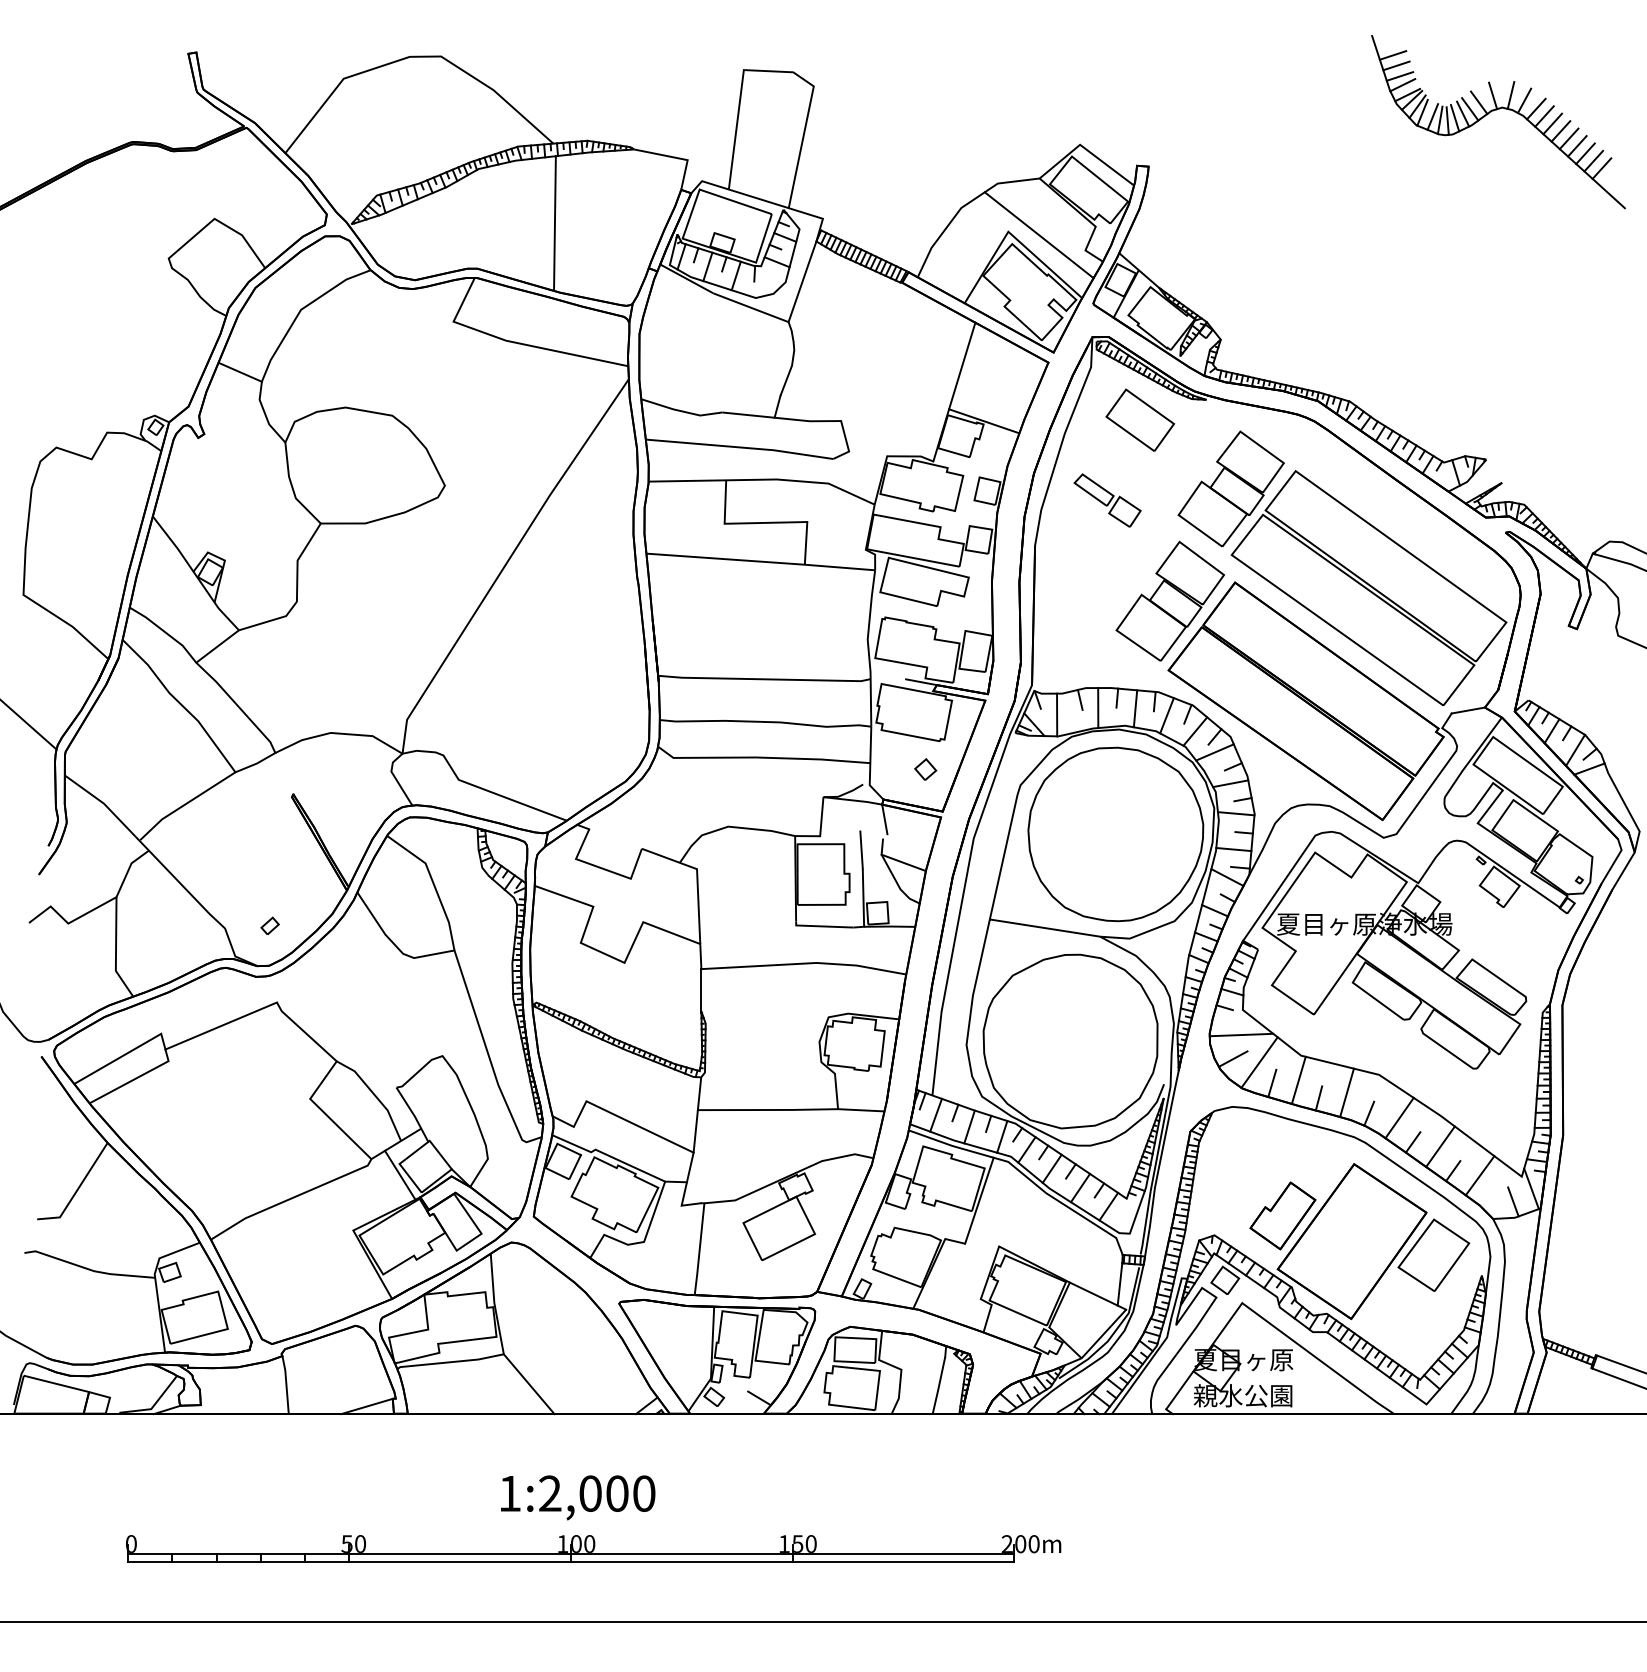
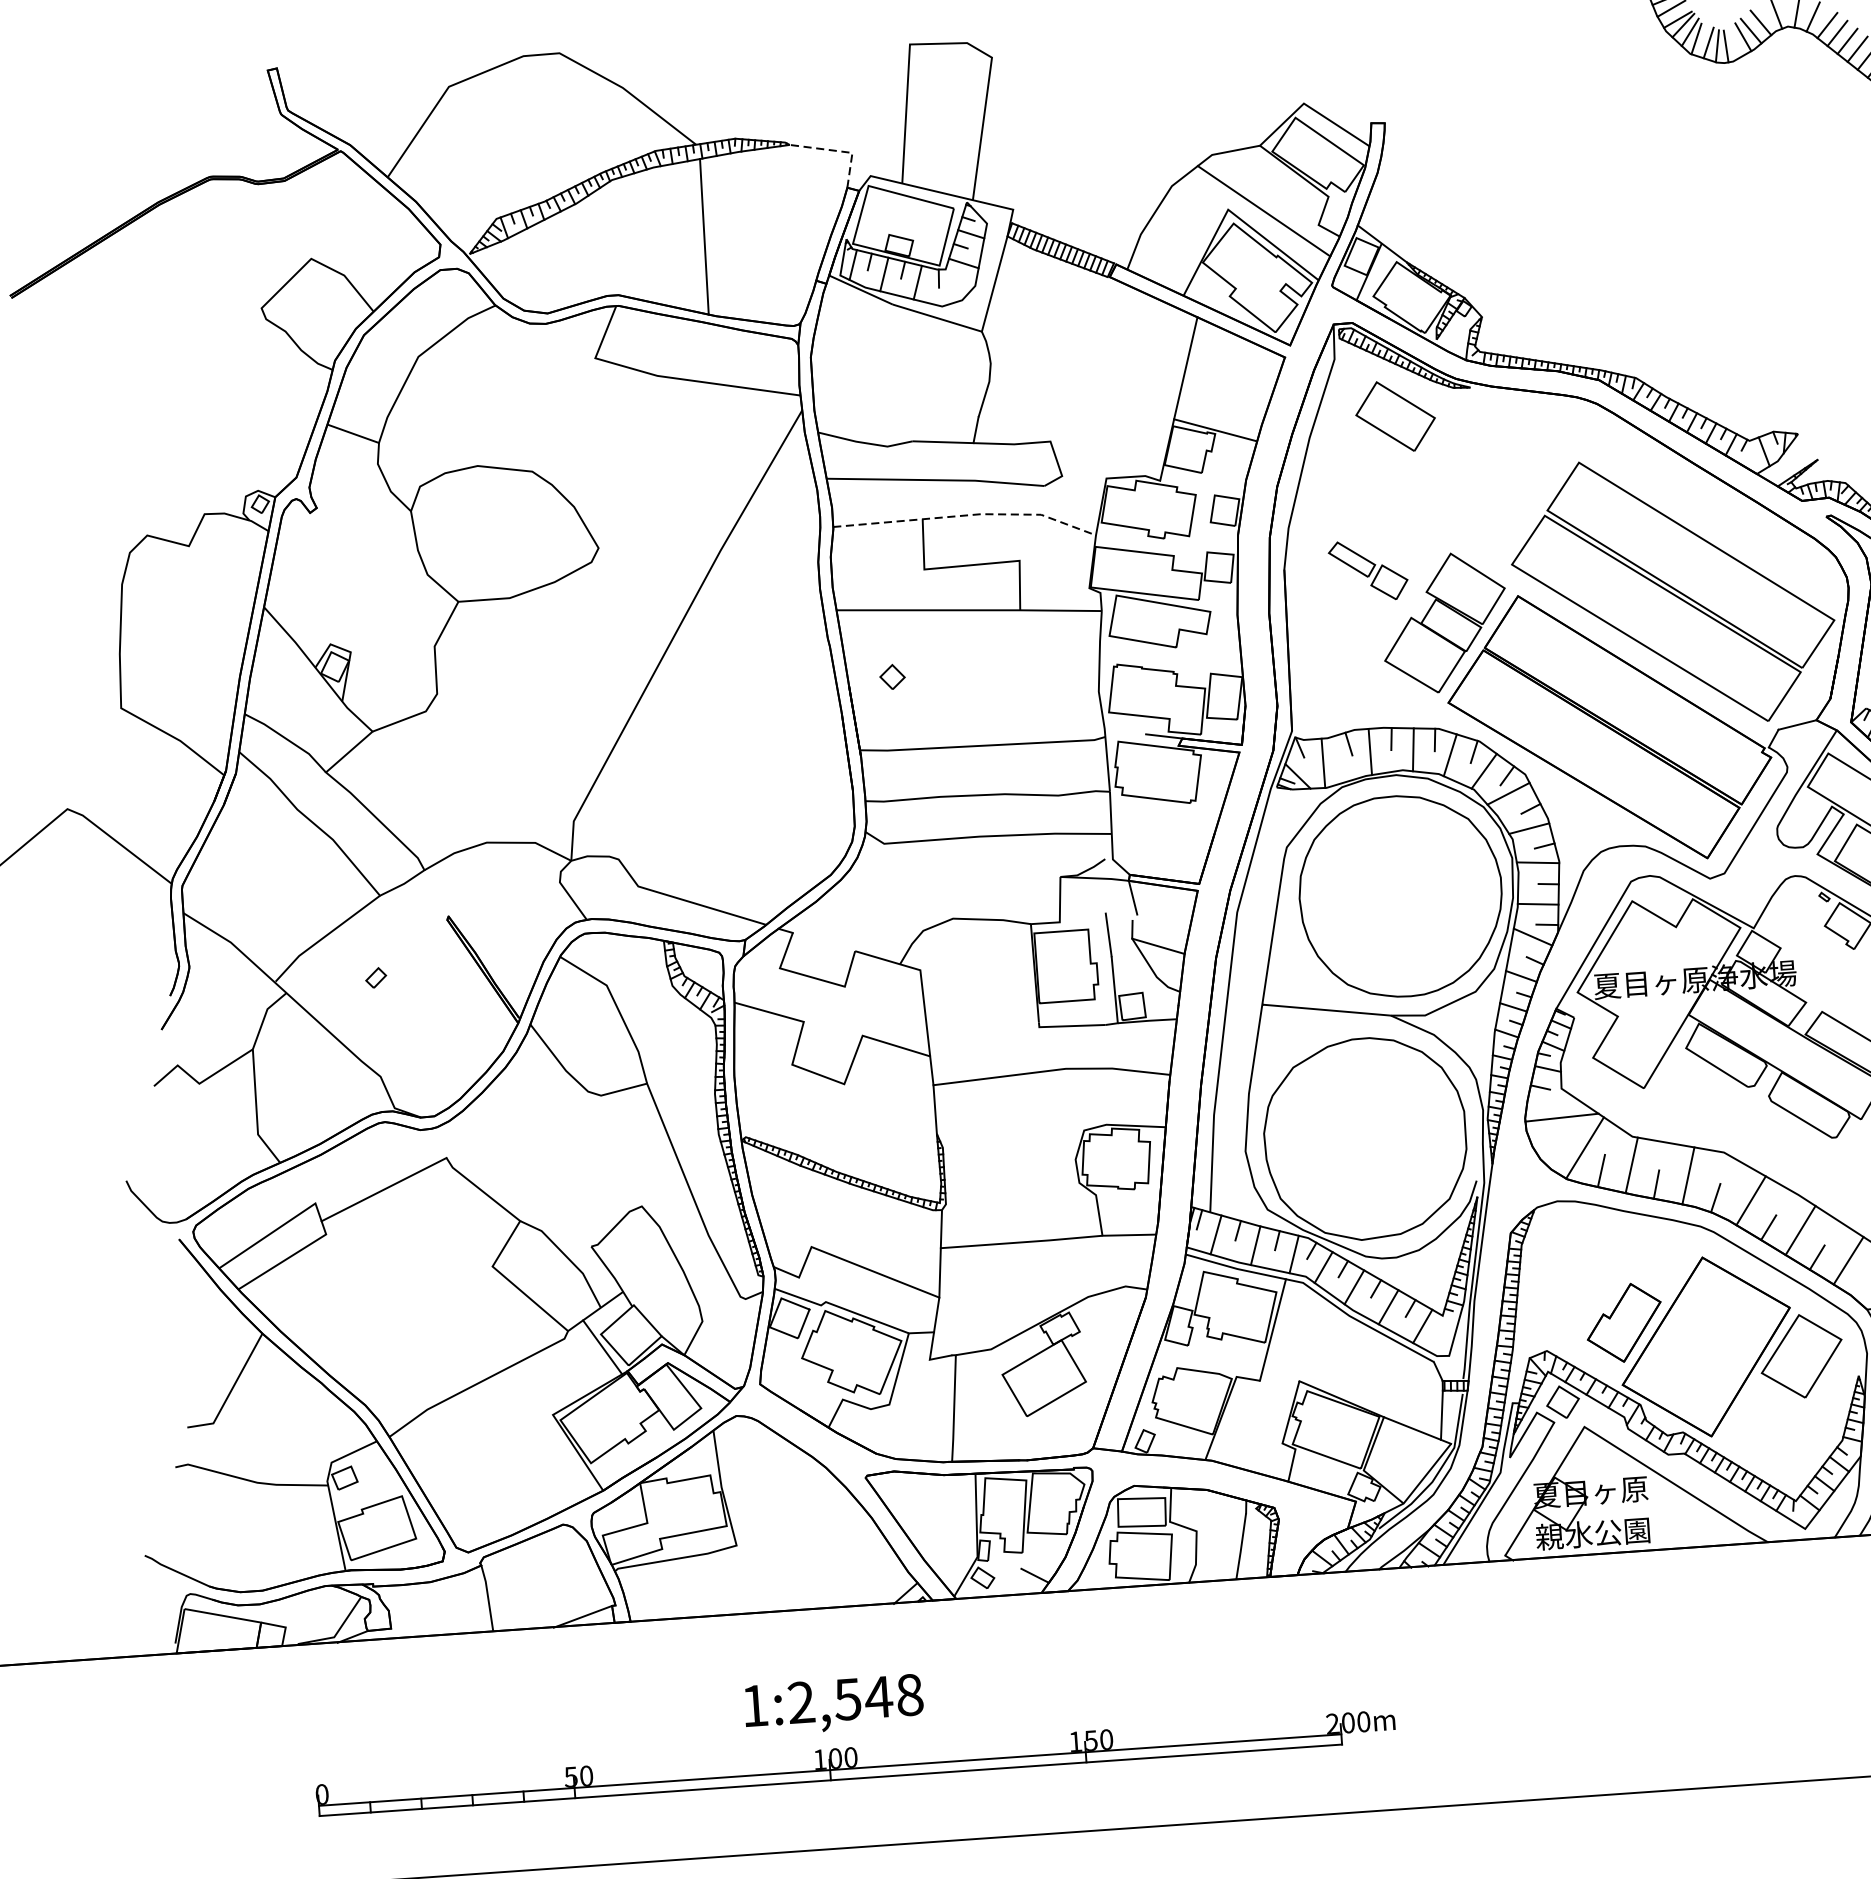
line: (1454, 118) -> (1733, 43), removed
line: (676, 157) -> (839, 150), solid -> dashed
line: (764, 479) -> (966, 515), solid -> dashed
part: (1230, 488) -> (1505, 487), removed
part: (1107, 500) -> (1368, 570), moved
part: (925, 769) -> (892, 676), moved
part: (269, 925) -> (375, 977), moved
line: (1232, 1058) -> (1553, 1145), removed
line: (528, 1384) -> (767, 1578), removed
text: (616, 1493) -> (877, 1697), 1:2,000 -> 1:2,548

